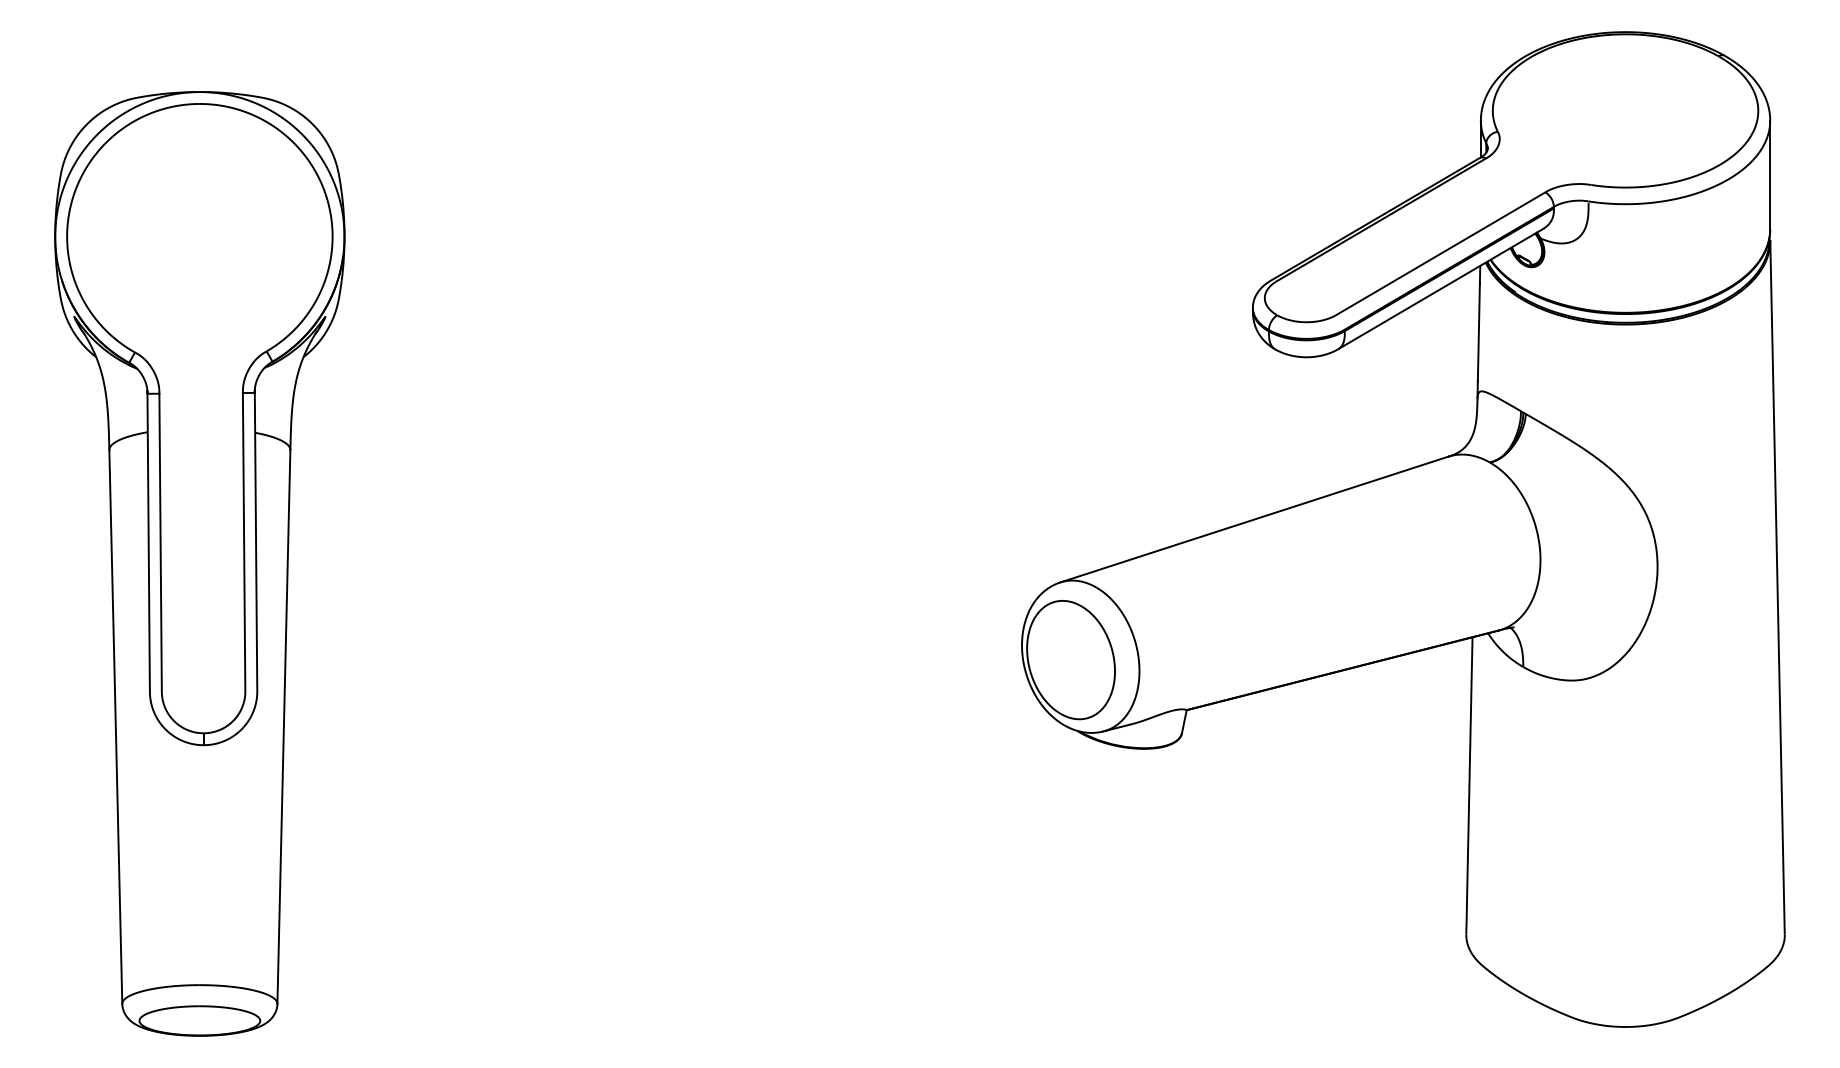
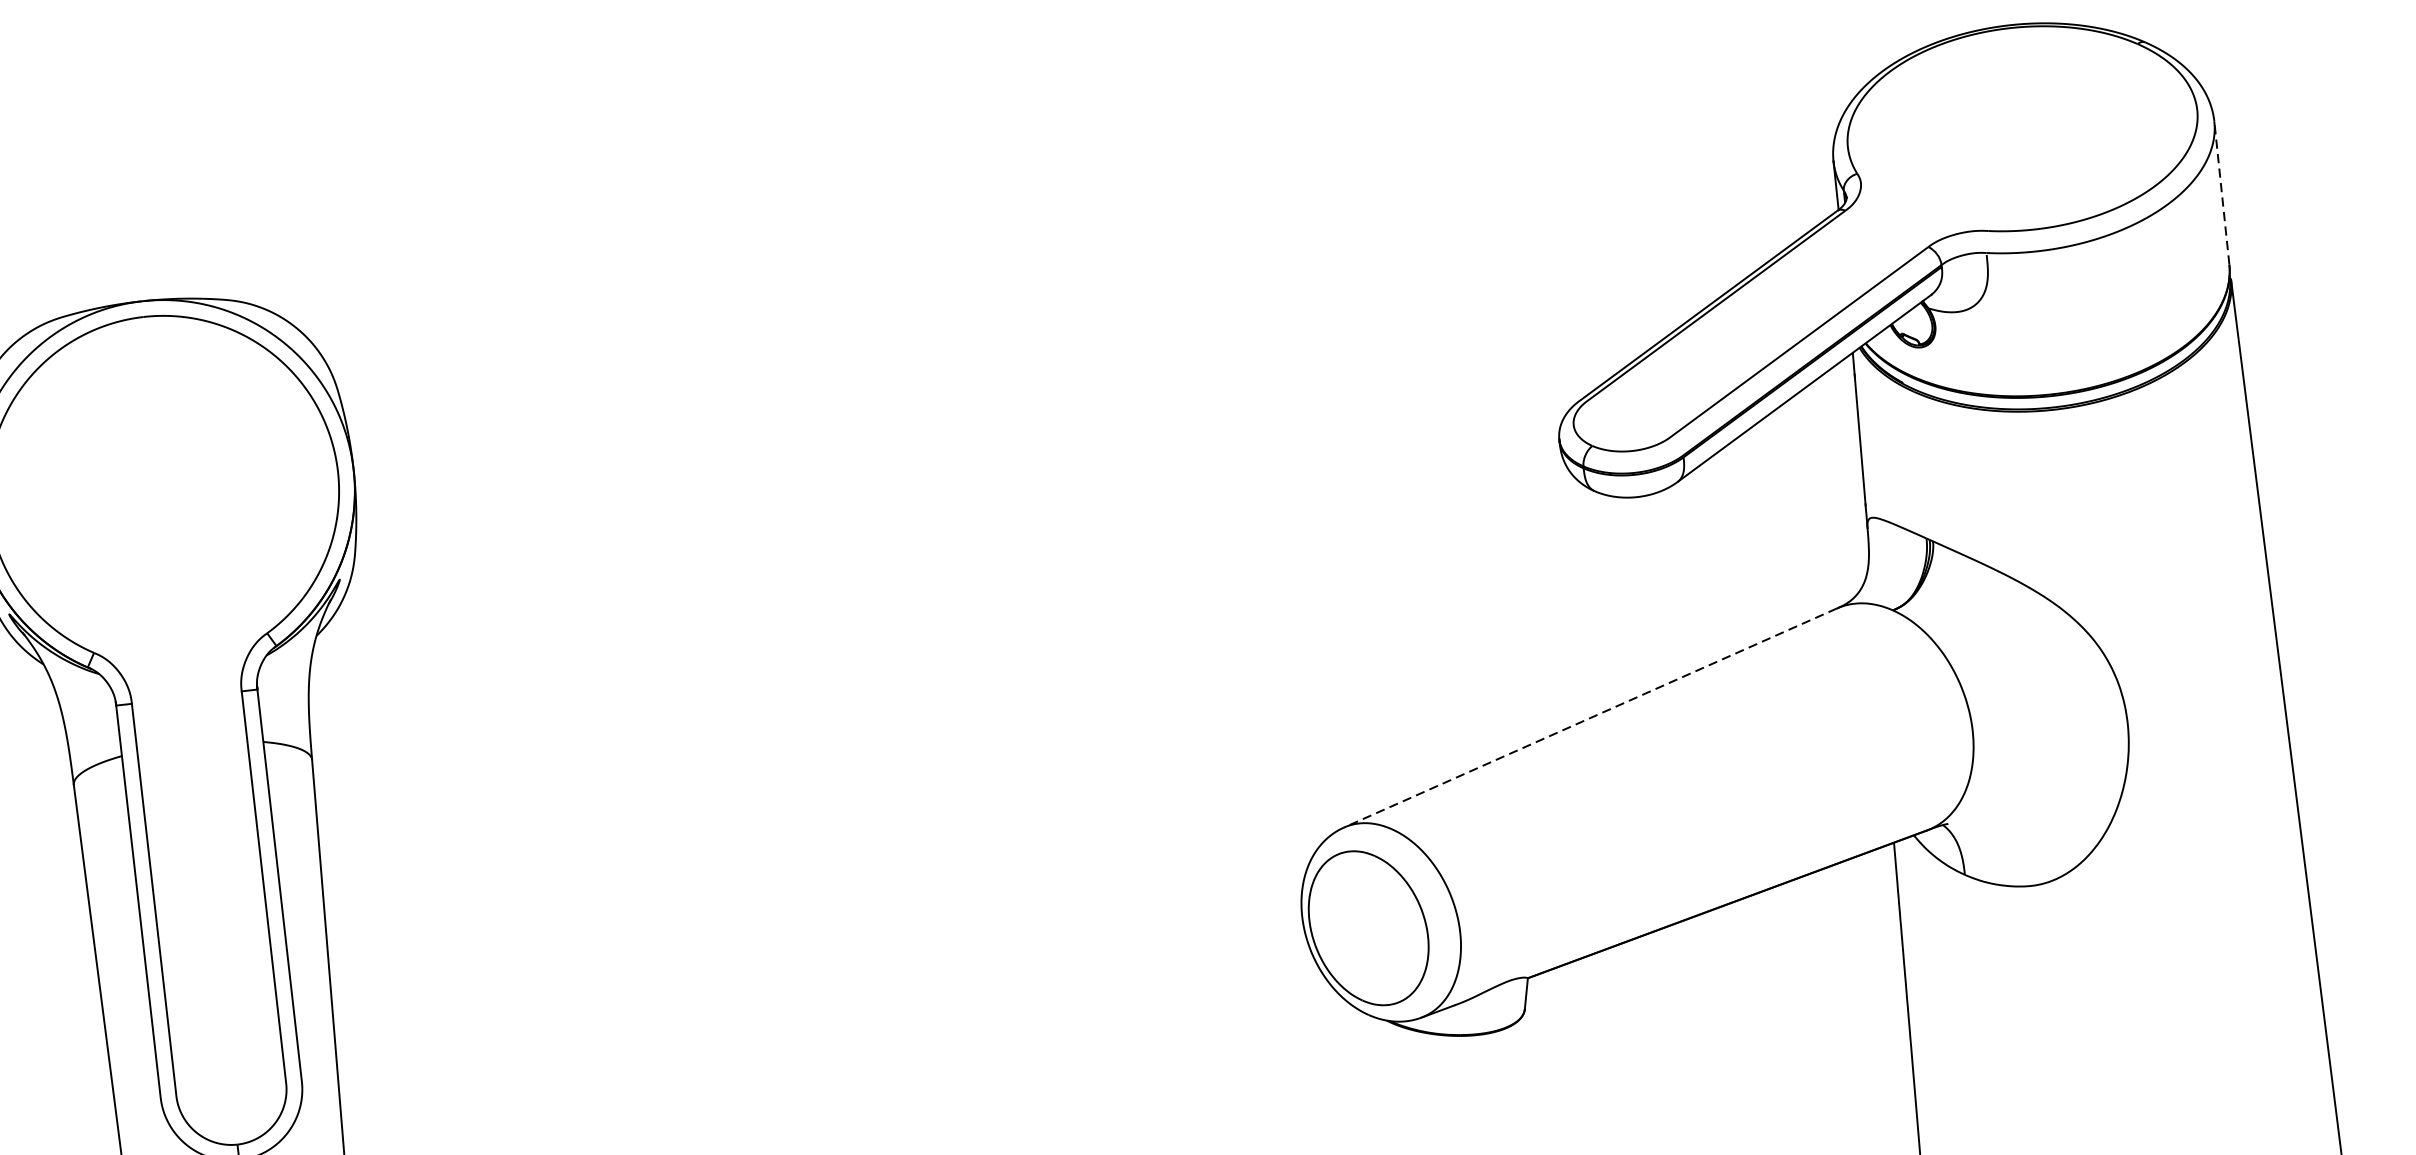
line: (1770, 174) -> (2222, 192), solid -> dashed
line: (1254, 519) -> (1590, 717), solid -> dashed

